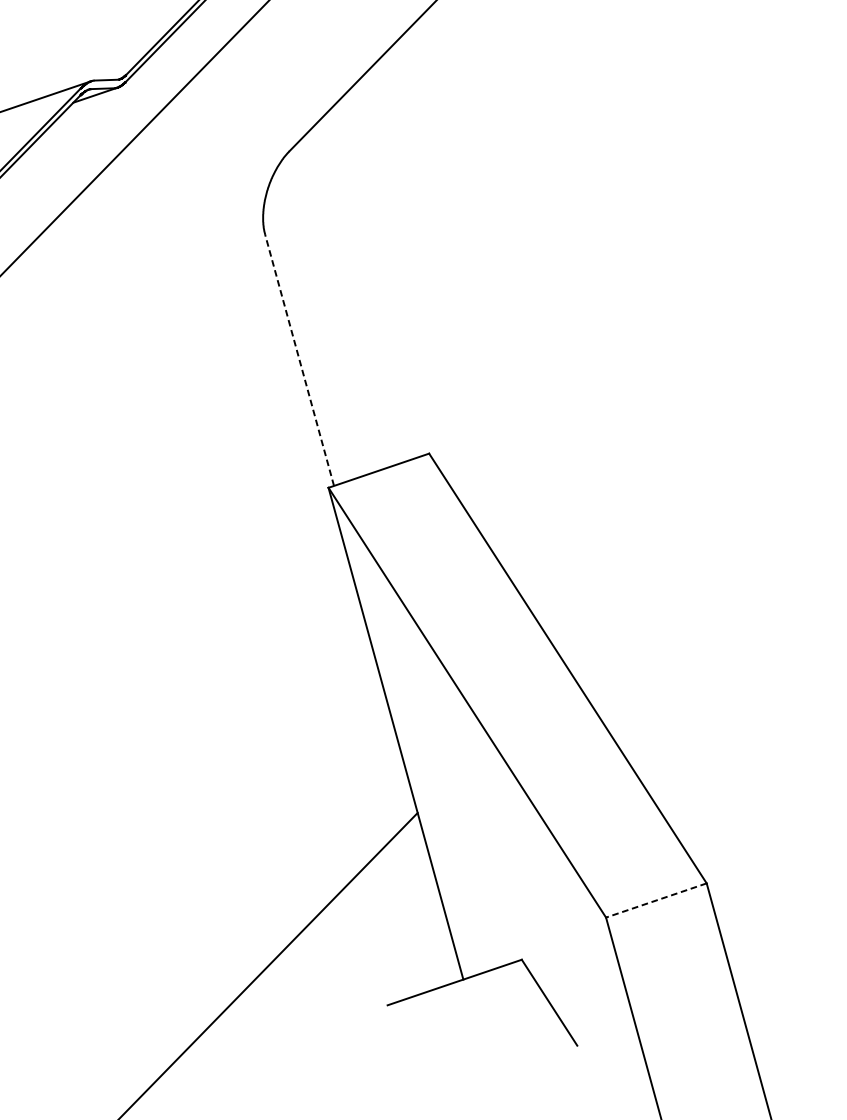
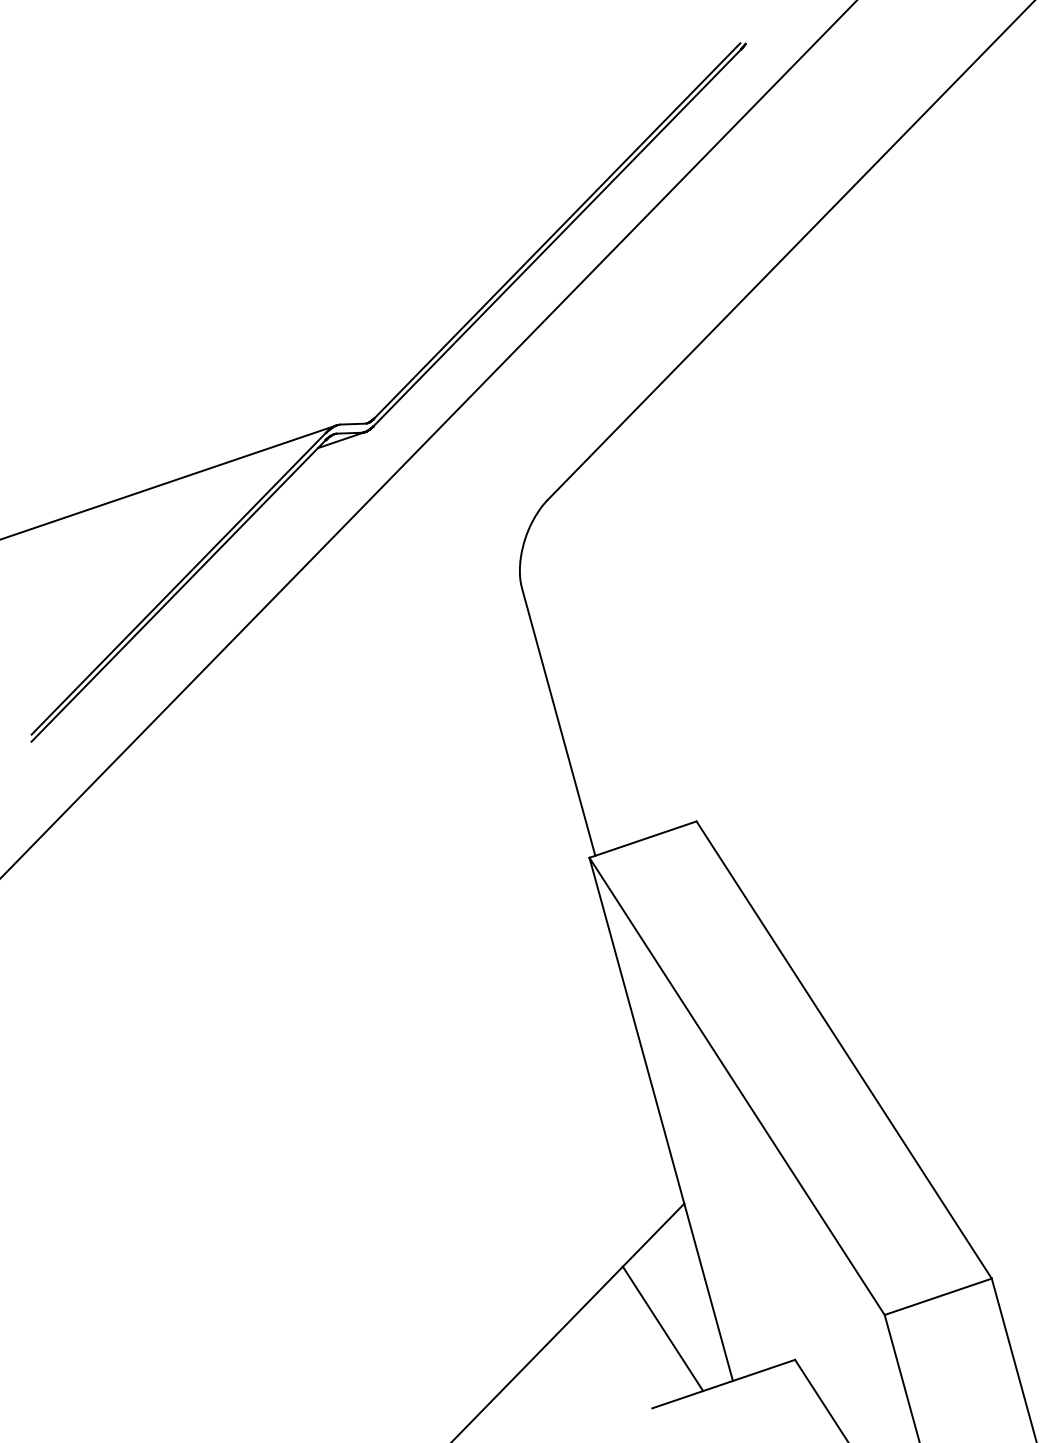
line: (299, 359) -> (558, 721), dashed -> solid
line: (656, 900) -> (938, 1296), dashed -> solid
line: (397, 930) -> (662, 1328), added

